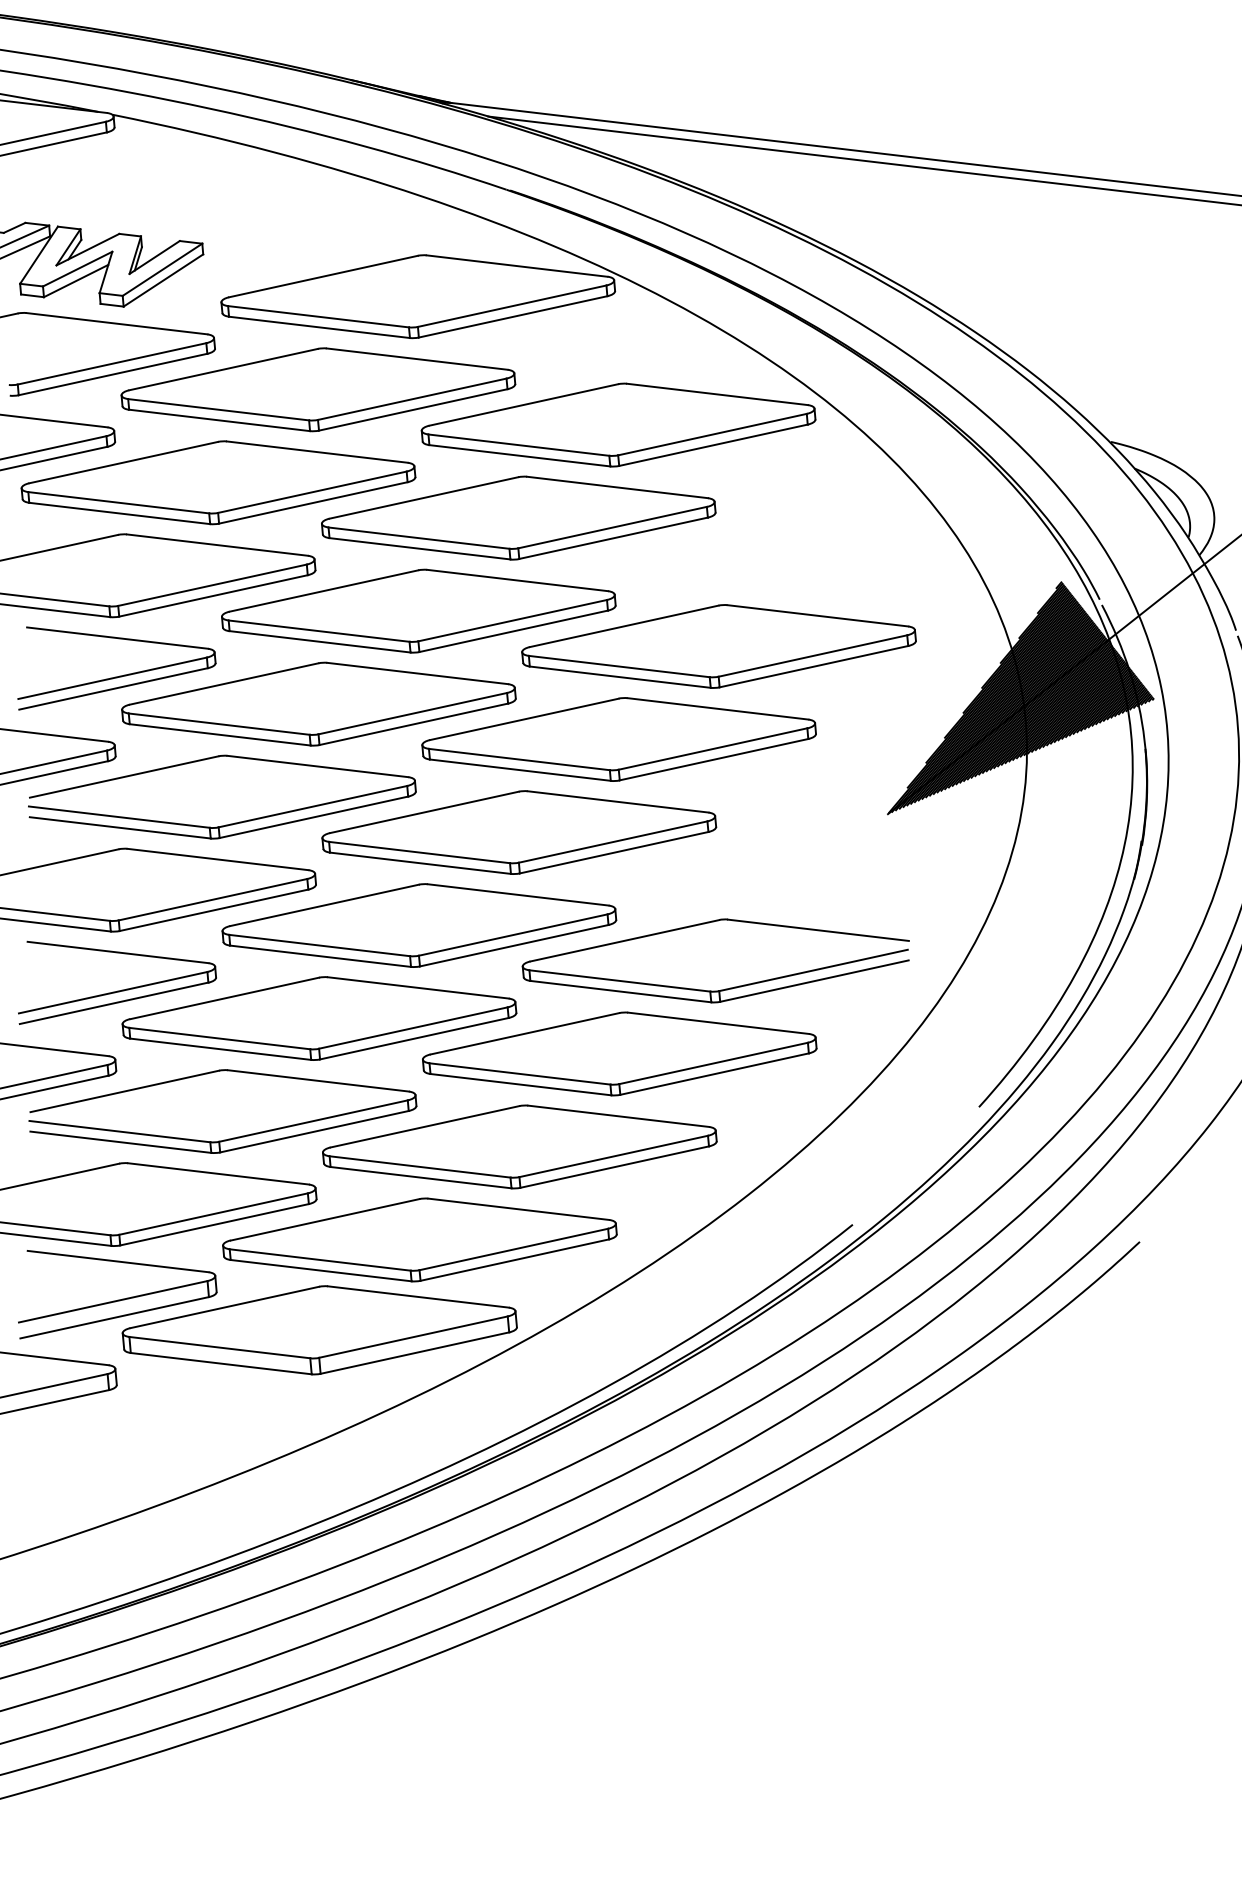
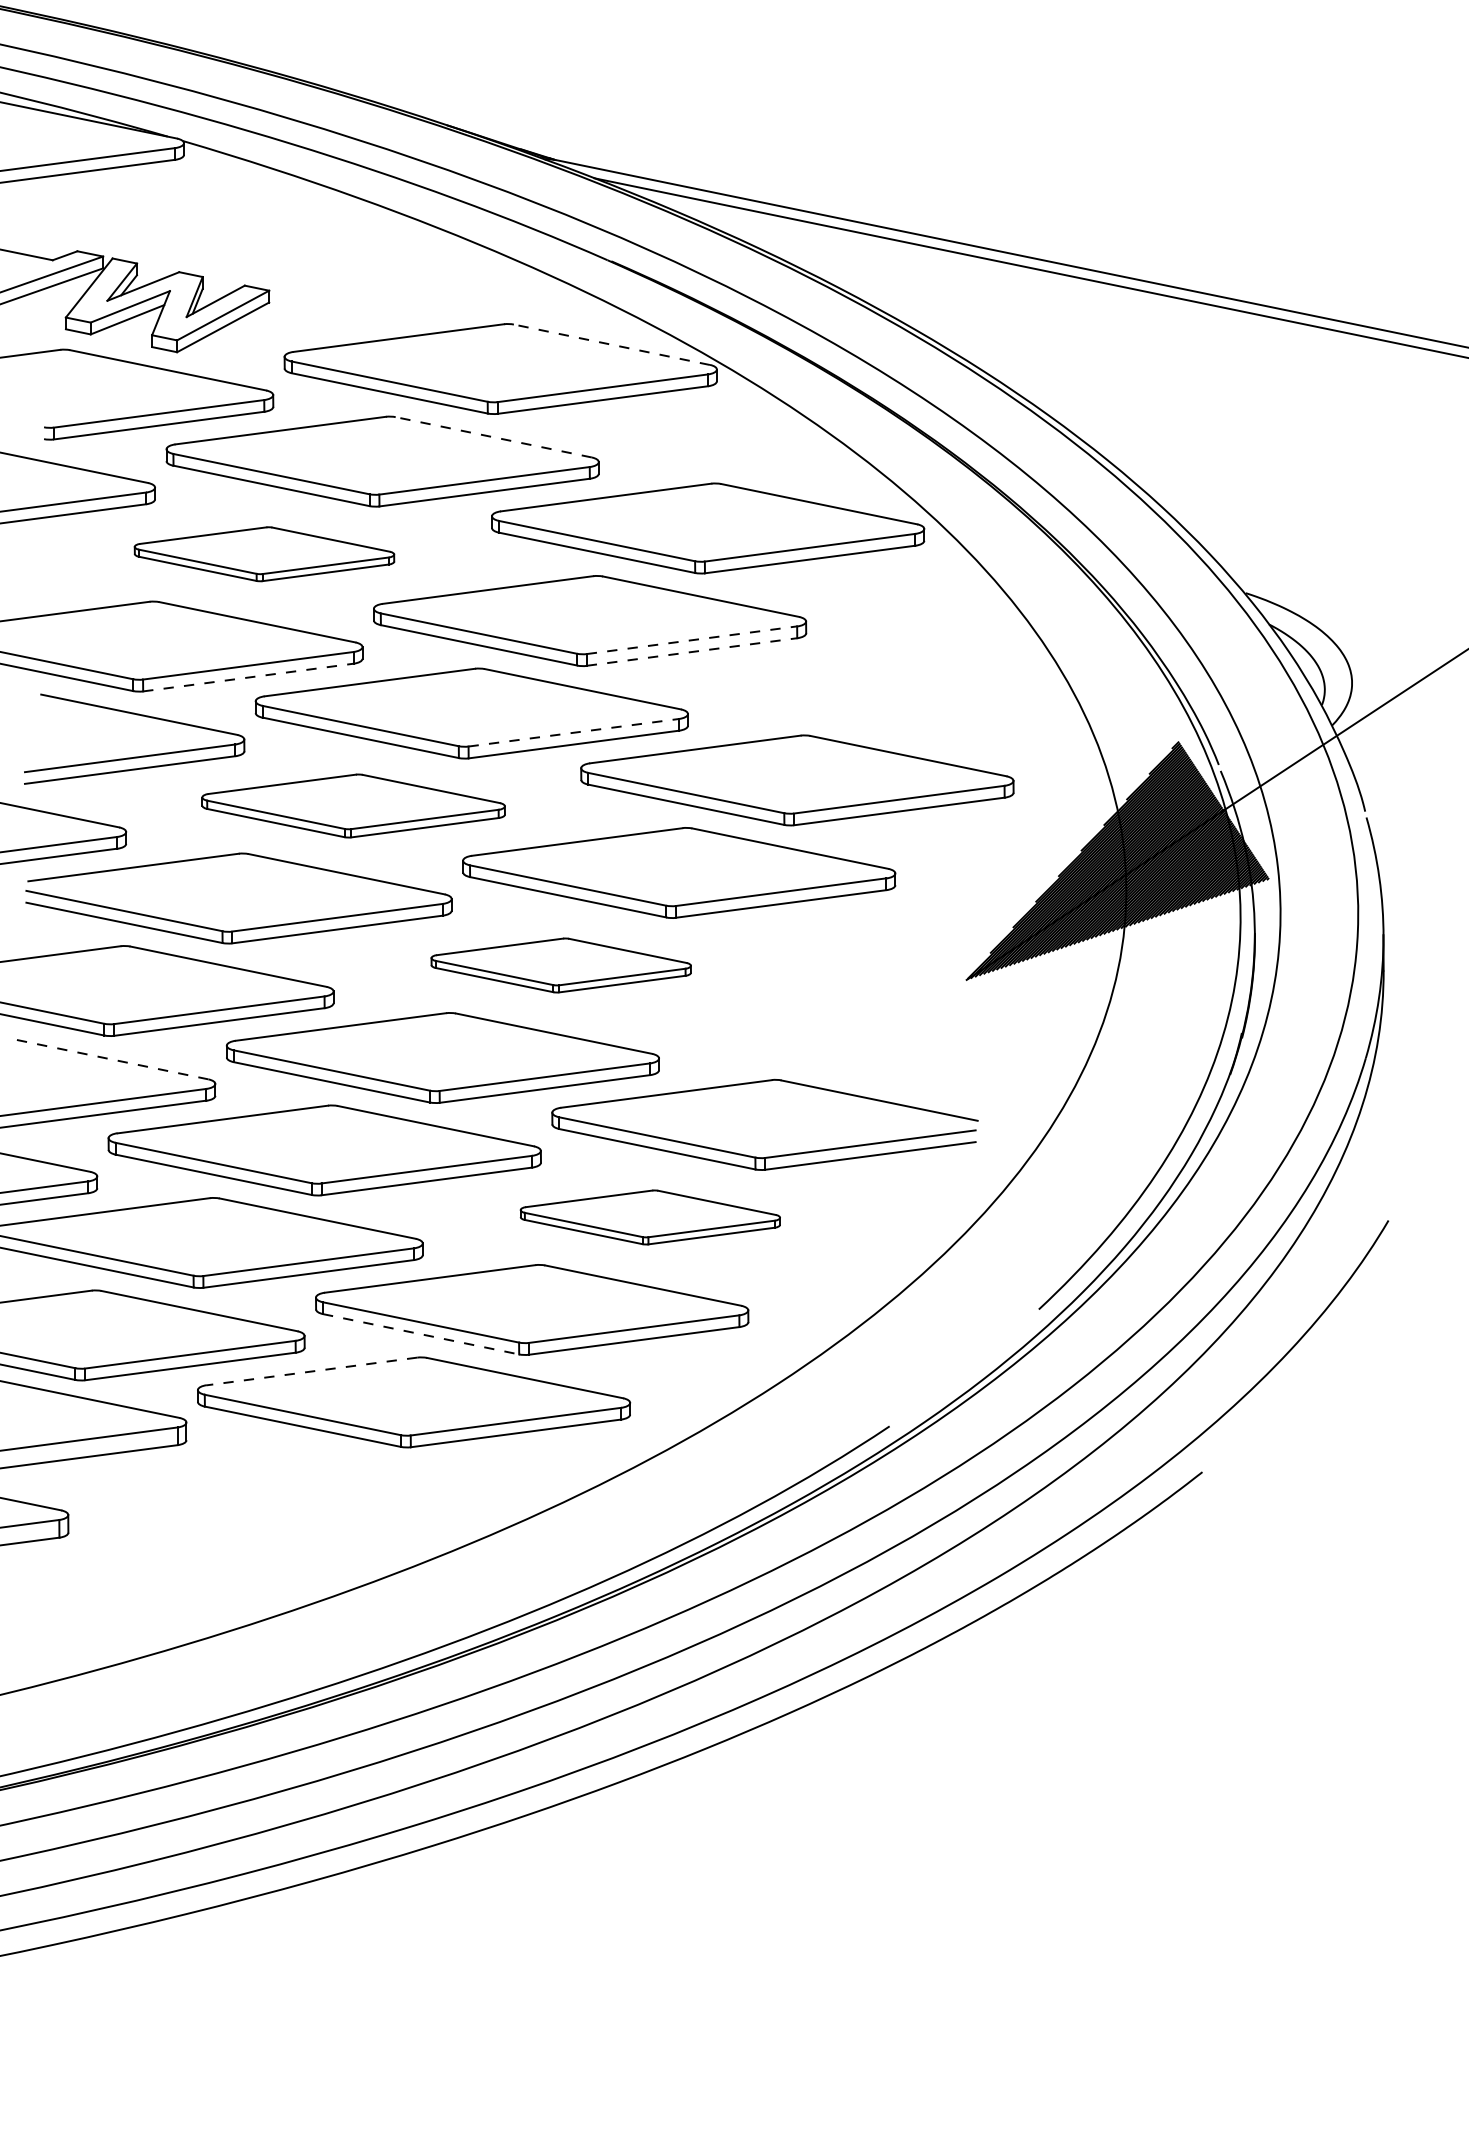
line: (516, 265) -> (611, 344), solid -> dashed
line: (416, 359) -> (493, 437), solid -> dashed
part: (218, 483) -> (264, 554), size x0.6
line: (613, 527) -> (692, 640), solid -> dashed
line: (613, 537) -> (692, 651), solid -> dashed
line: (213, 595) -> (248, 677), solid -> dashed
line: (513, 620) -> (574, 732), solid -> dashed
part: (318, 703) -> (353, 805), size x0.7
part: (519, 832) -> (561, 965), size x0.6
line: (117, 952) -> (109, 1059), solid -> dashed
part: (619, 1054) -> (650, 1217), size x0.6
line: (421, 1177) -> (421, 1334), solid -> dashed
line: (324, 1219) -> (311, 1371), solid -> dashed
part: (319, 1329) -> (295, 1491), removed

